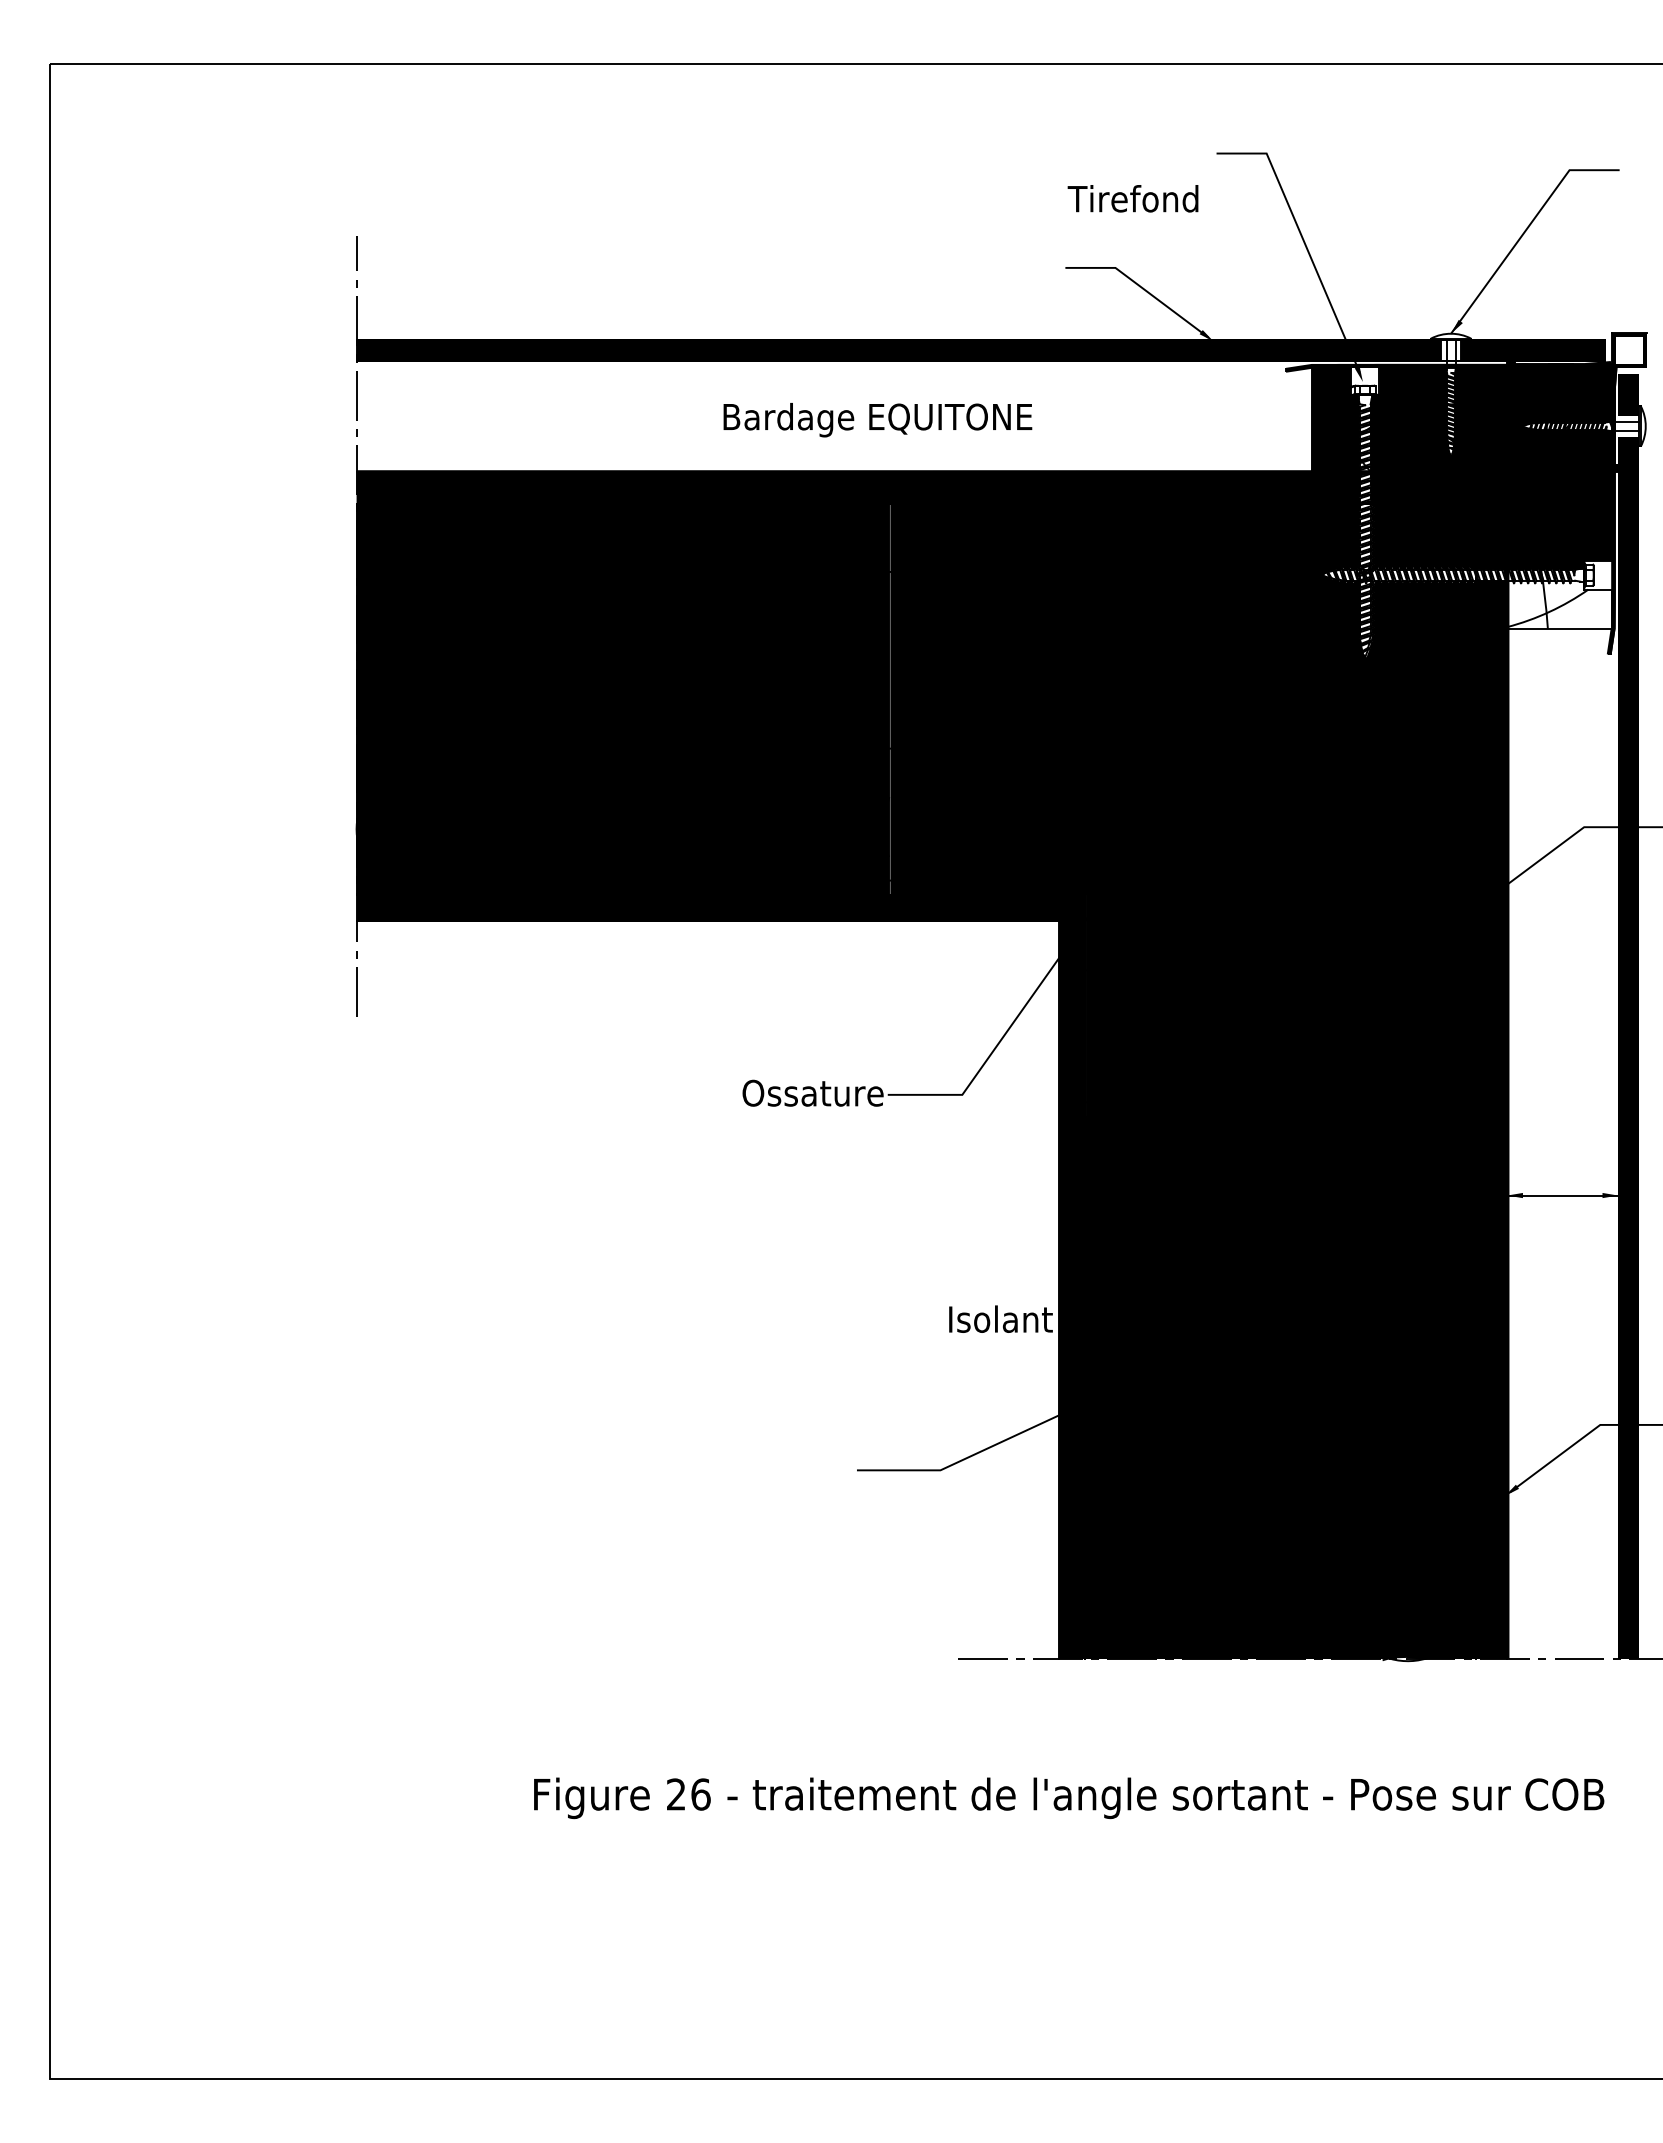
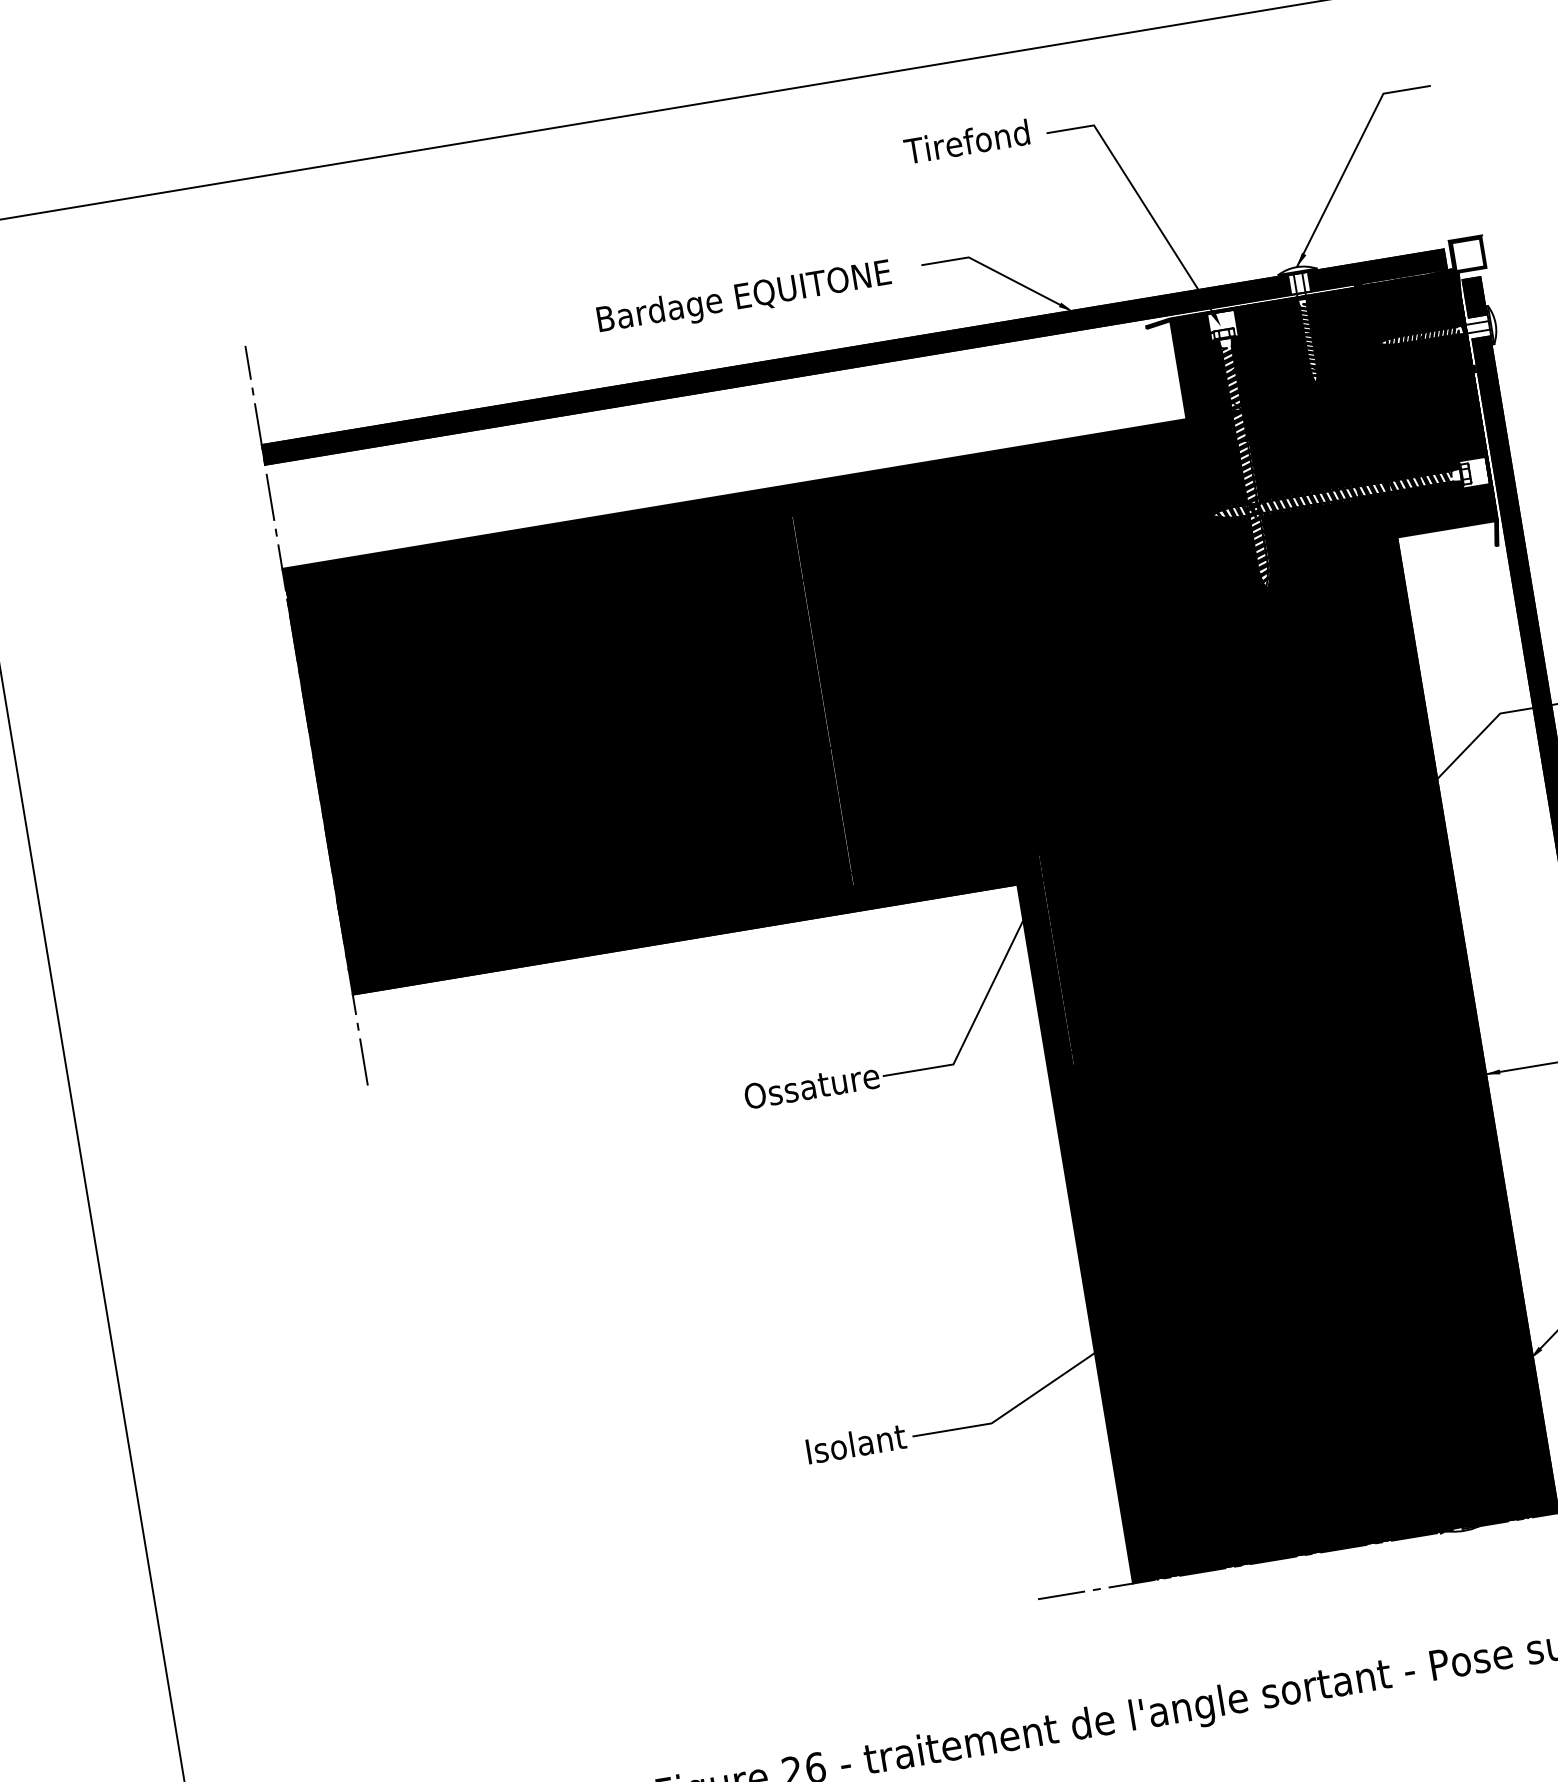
text: (1132, 198) -> (966, 141), moved
text: (877, 420) -> (744, 299), moved
fill: (1559, 604) -> (1442, 506), added
text: (1000, 1318) -> (855, 1443), moved

